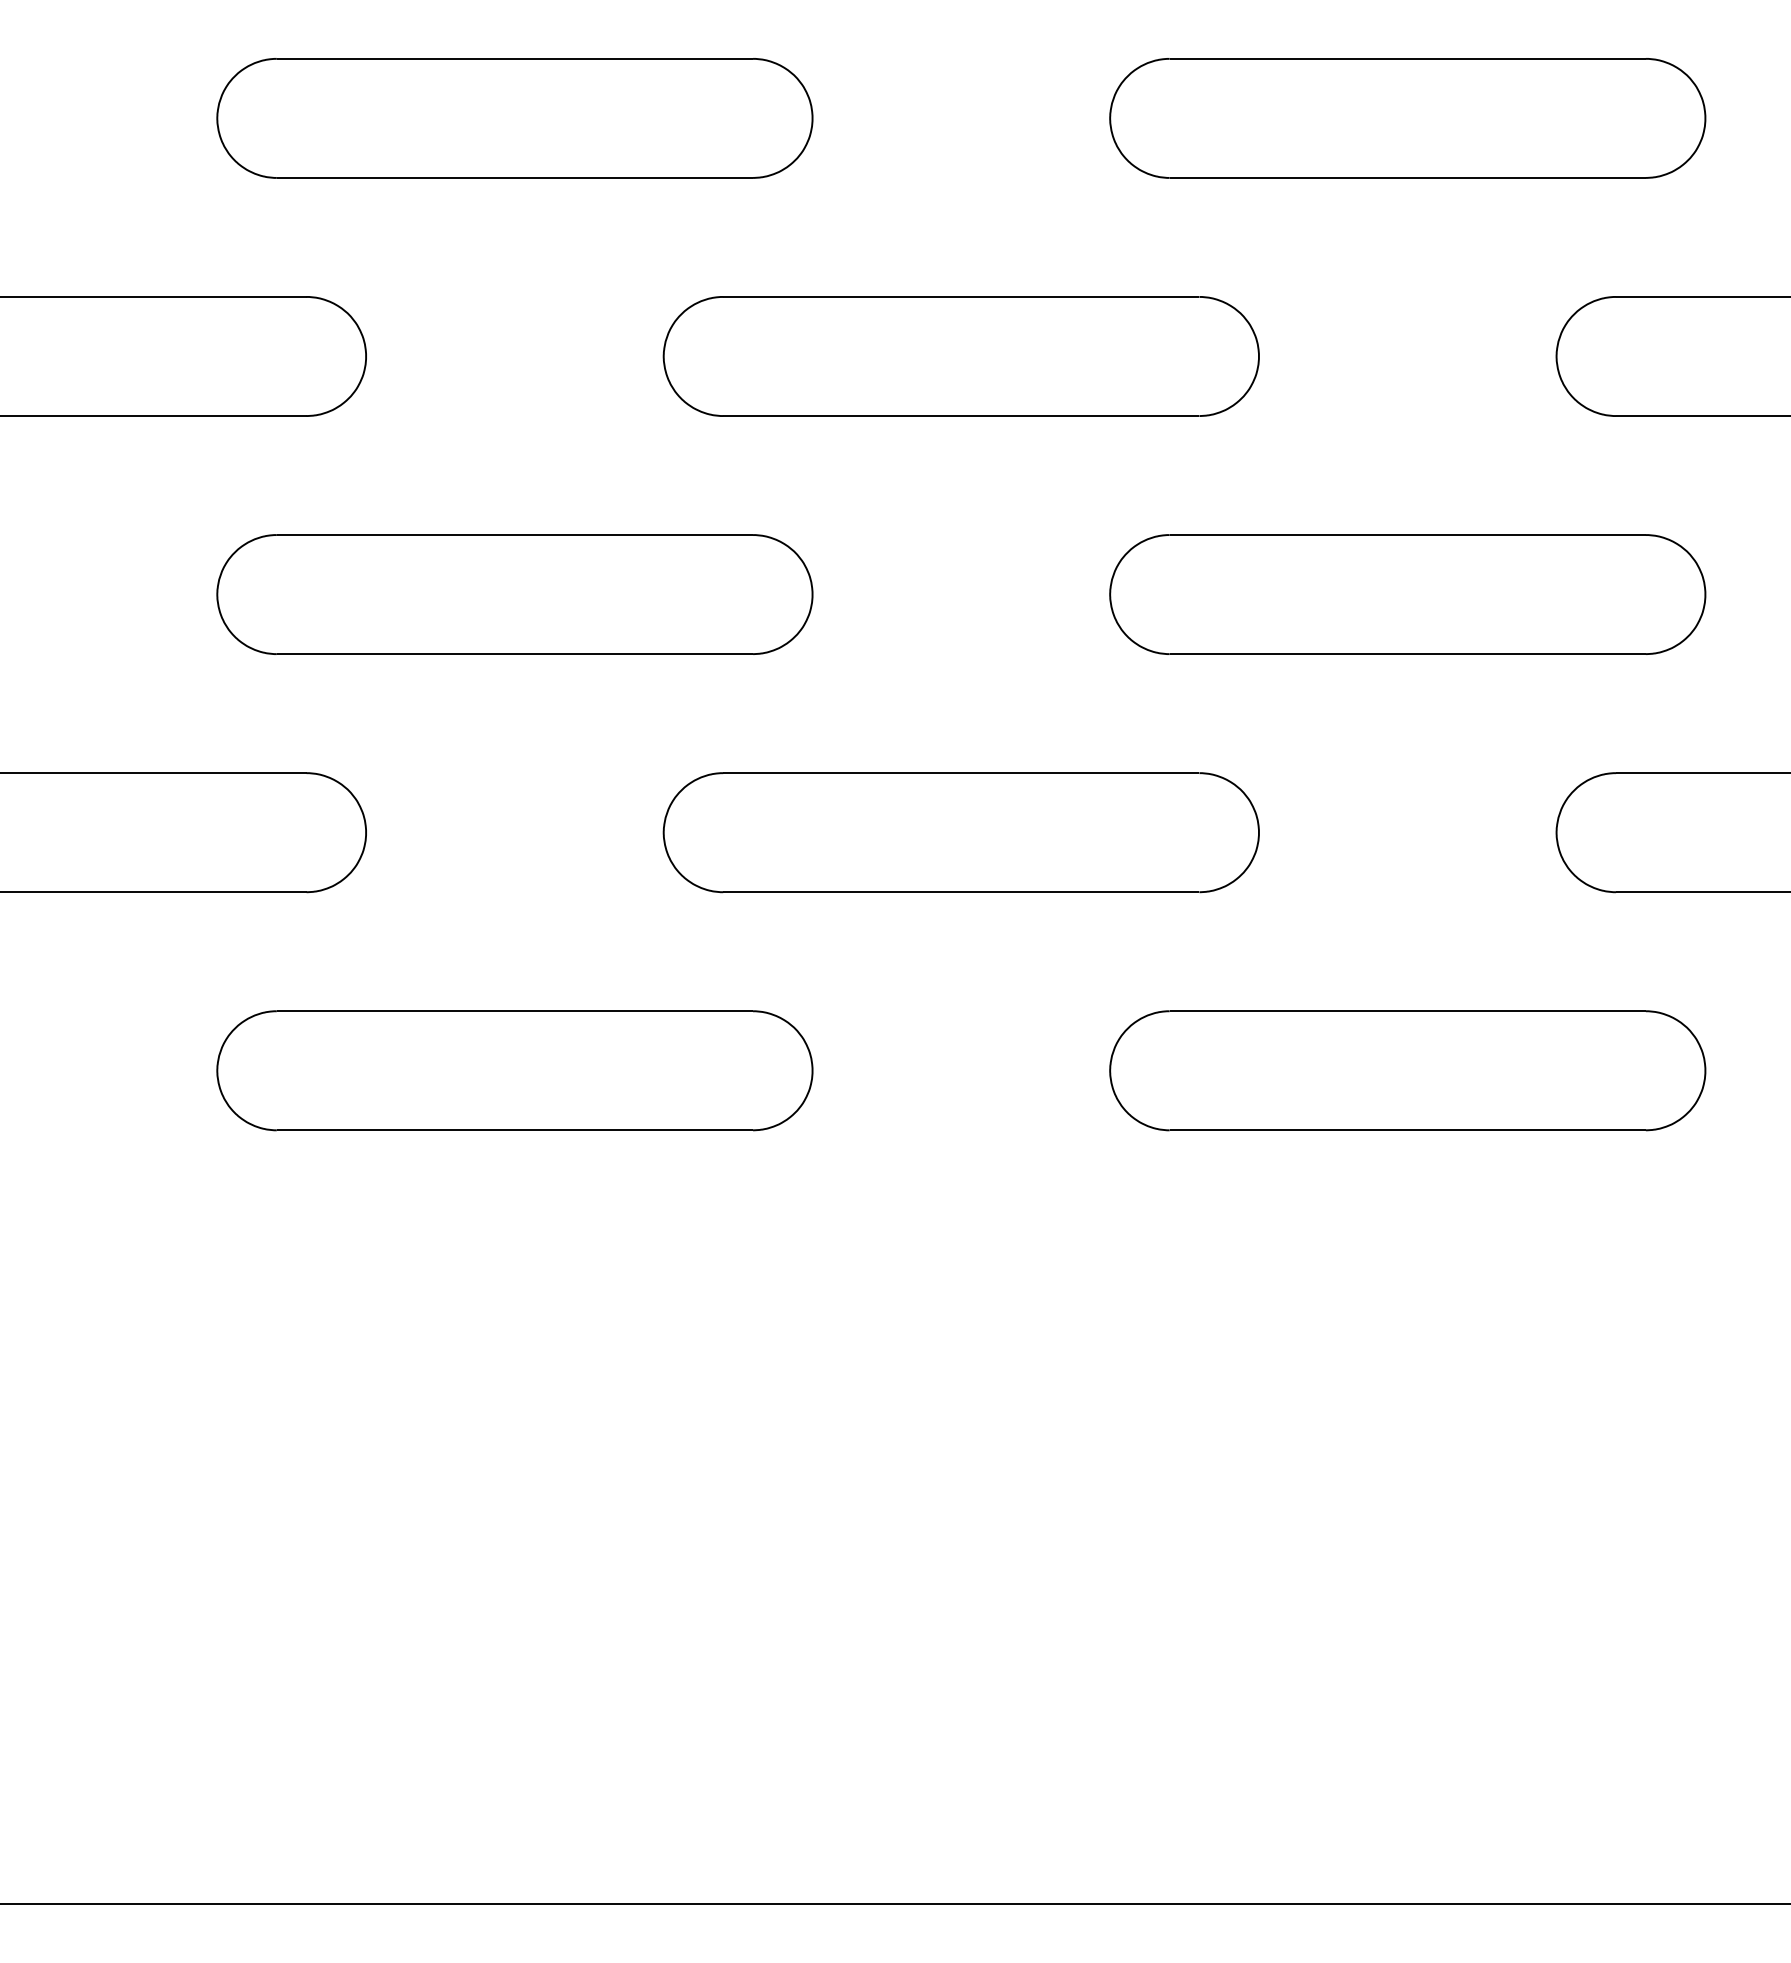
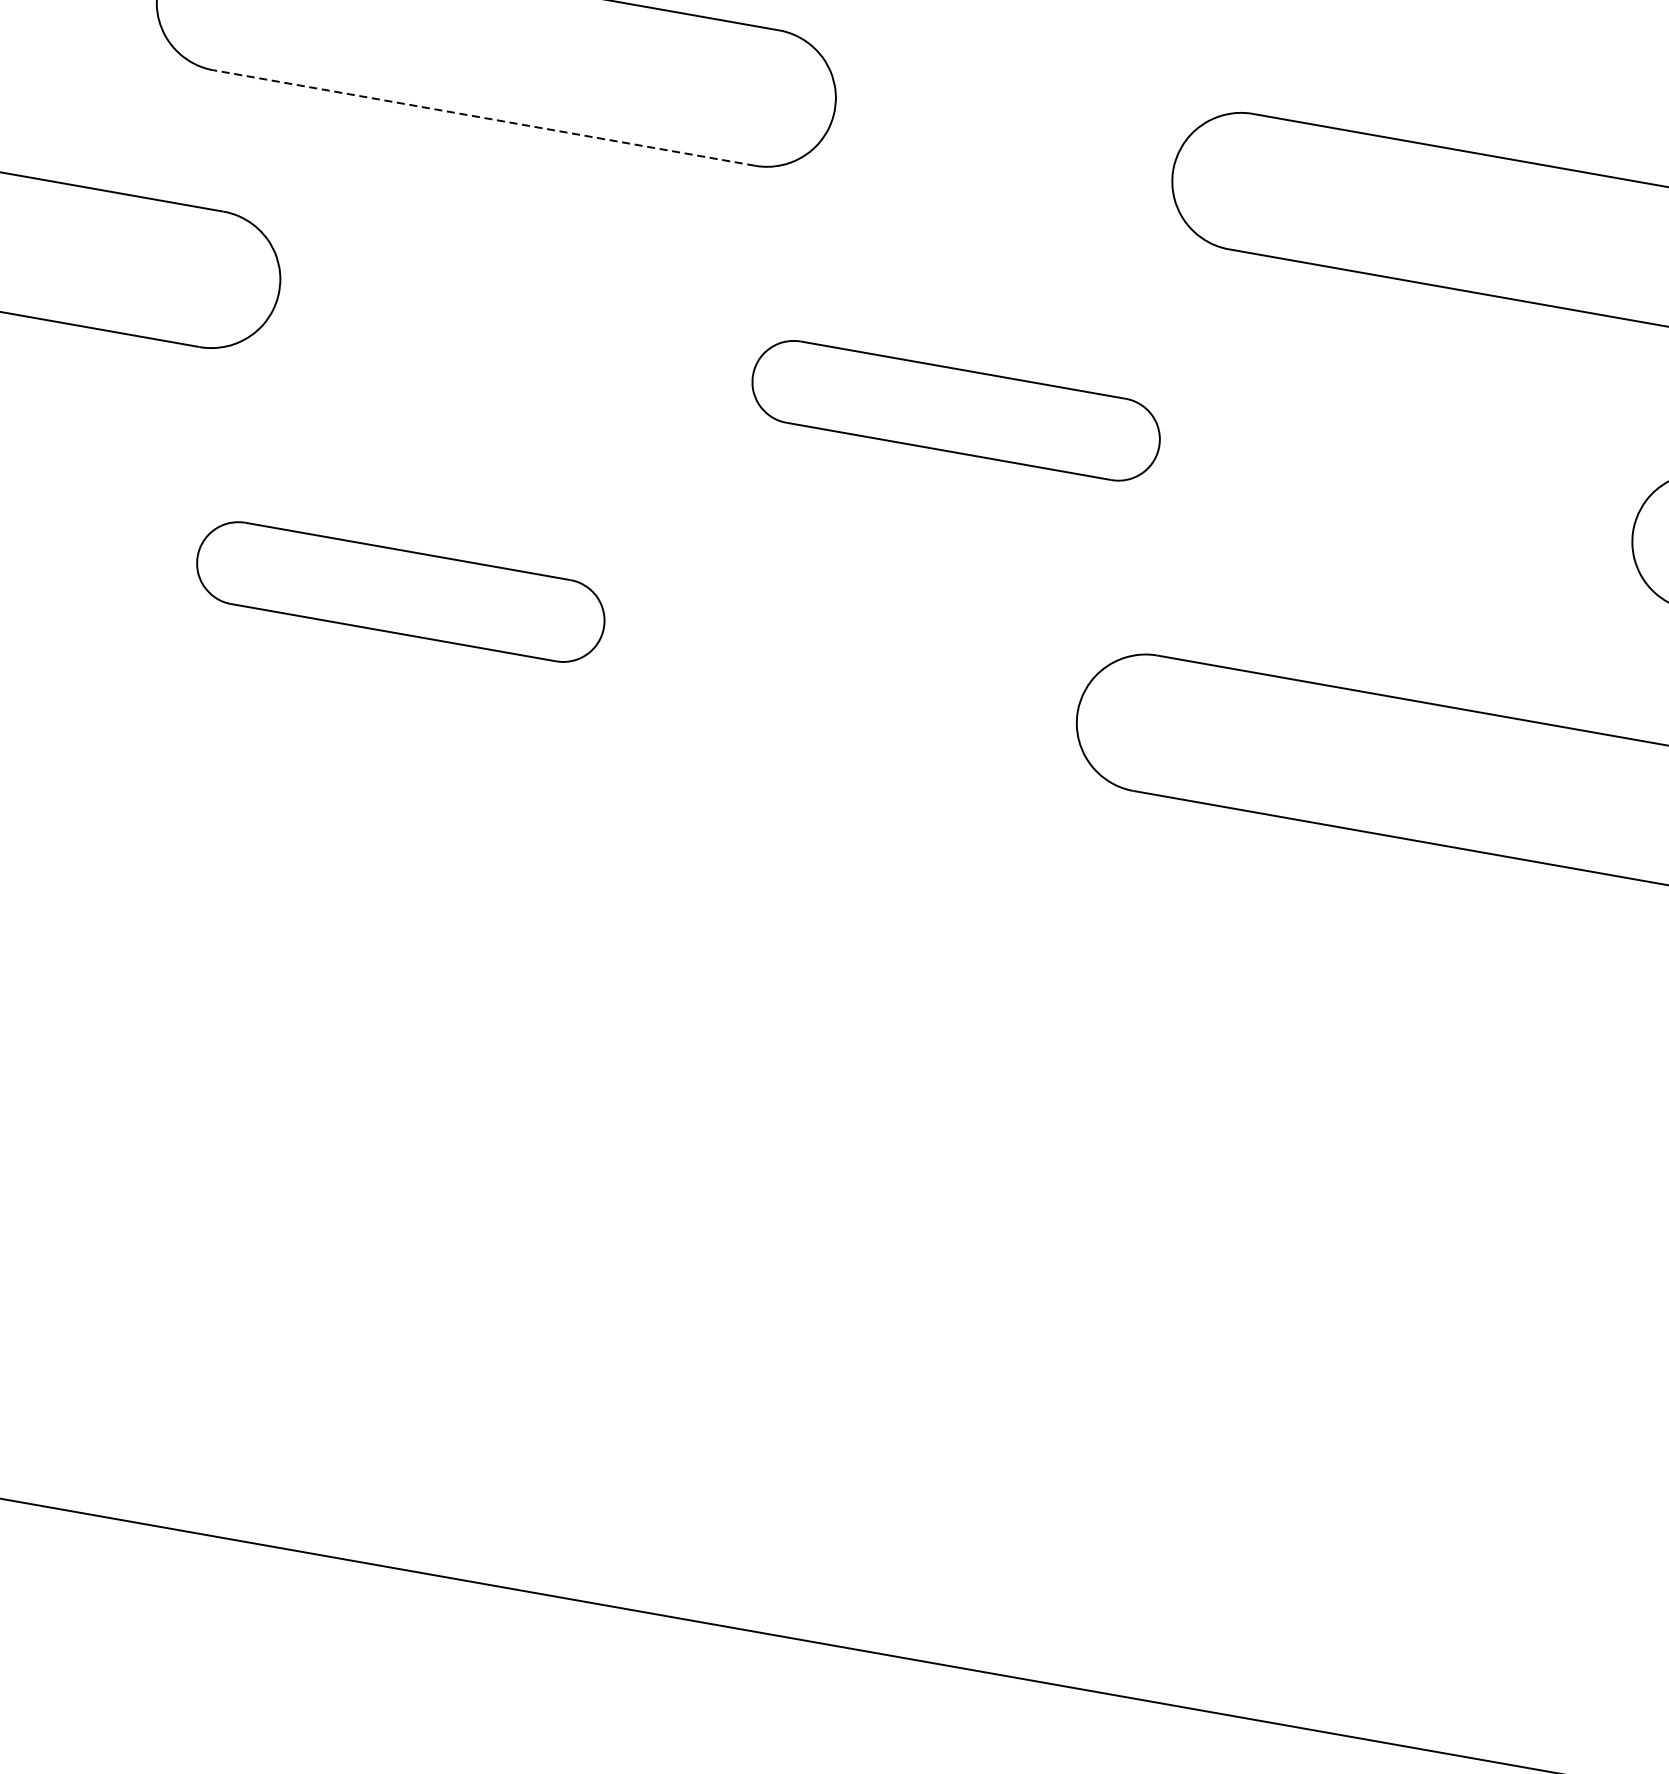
line: (514, 654) -> (483, 118), solid -> dashed
part: (960, 832) -> (955, 410), size x0.6
part: (514, 1070) -> (400, 591), size x0.6

